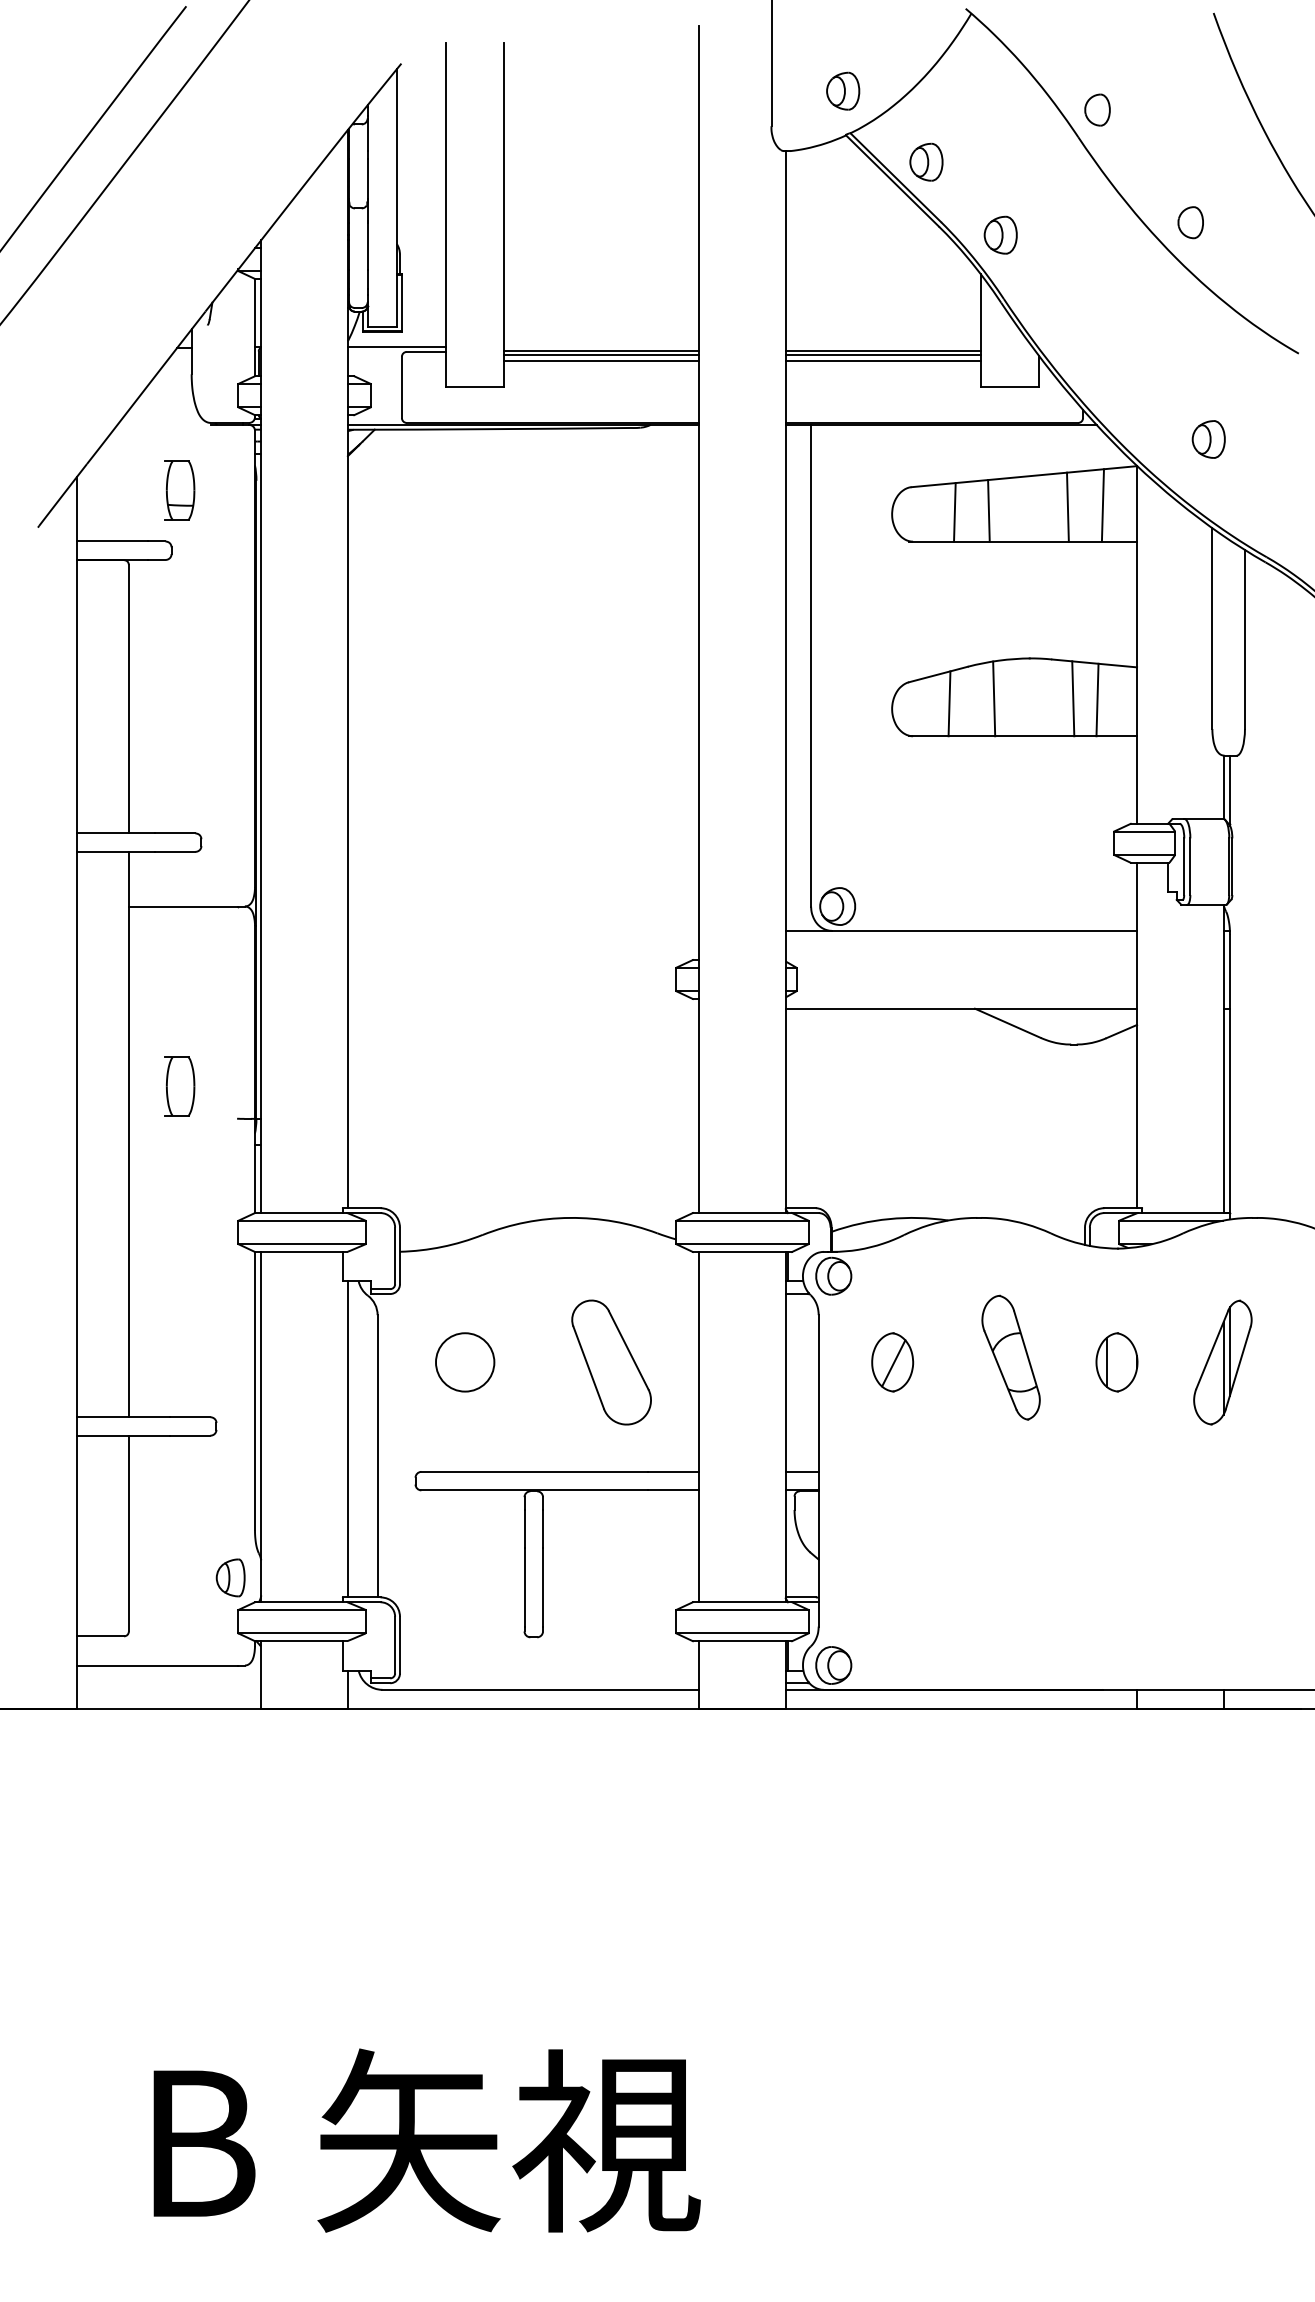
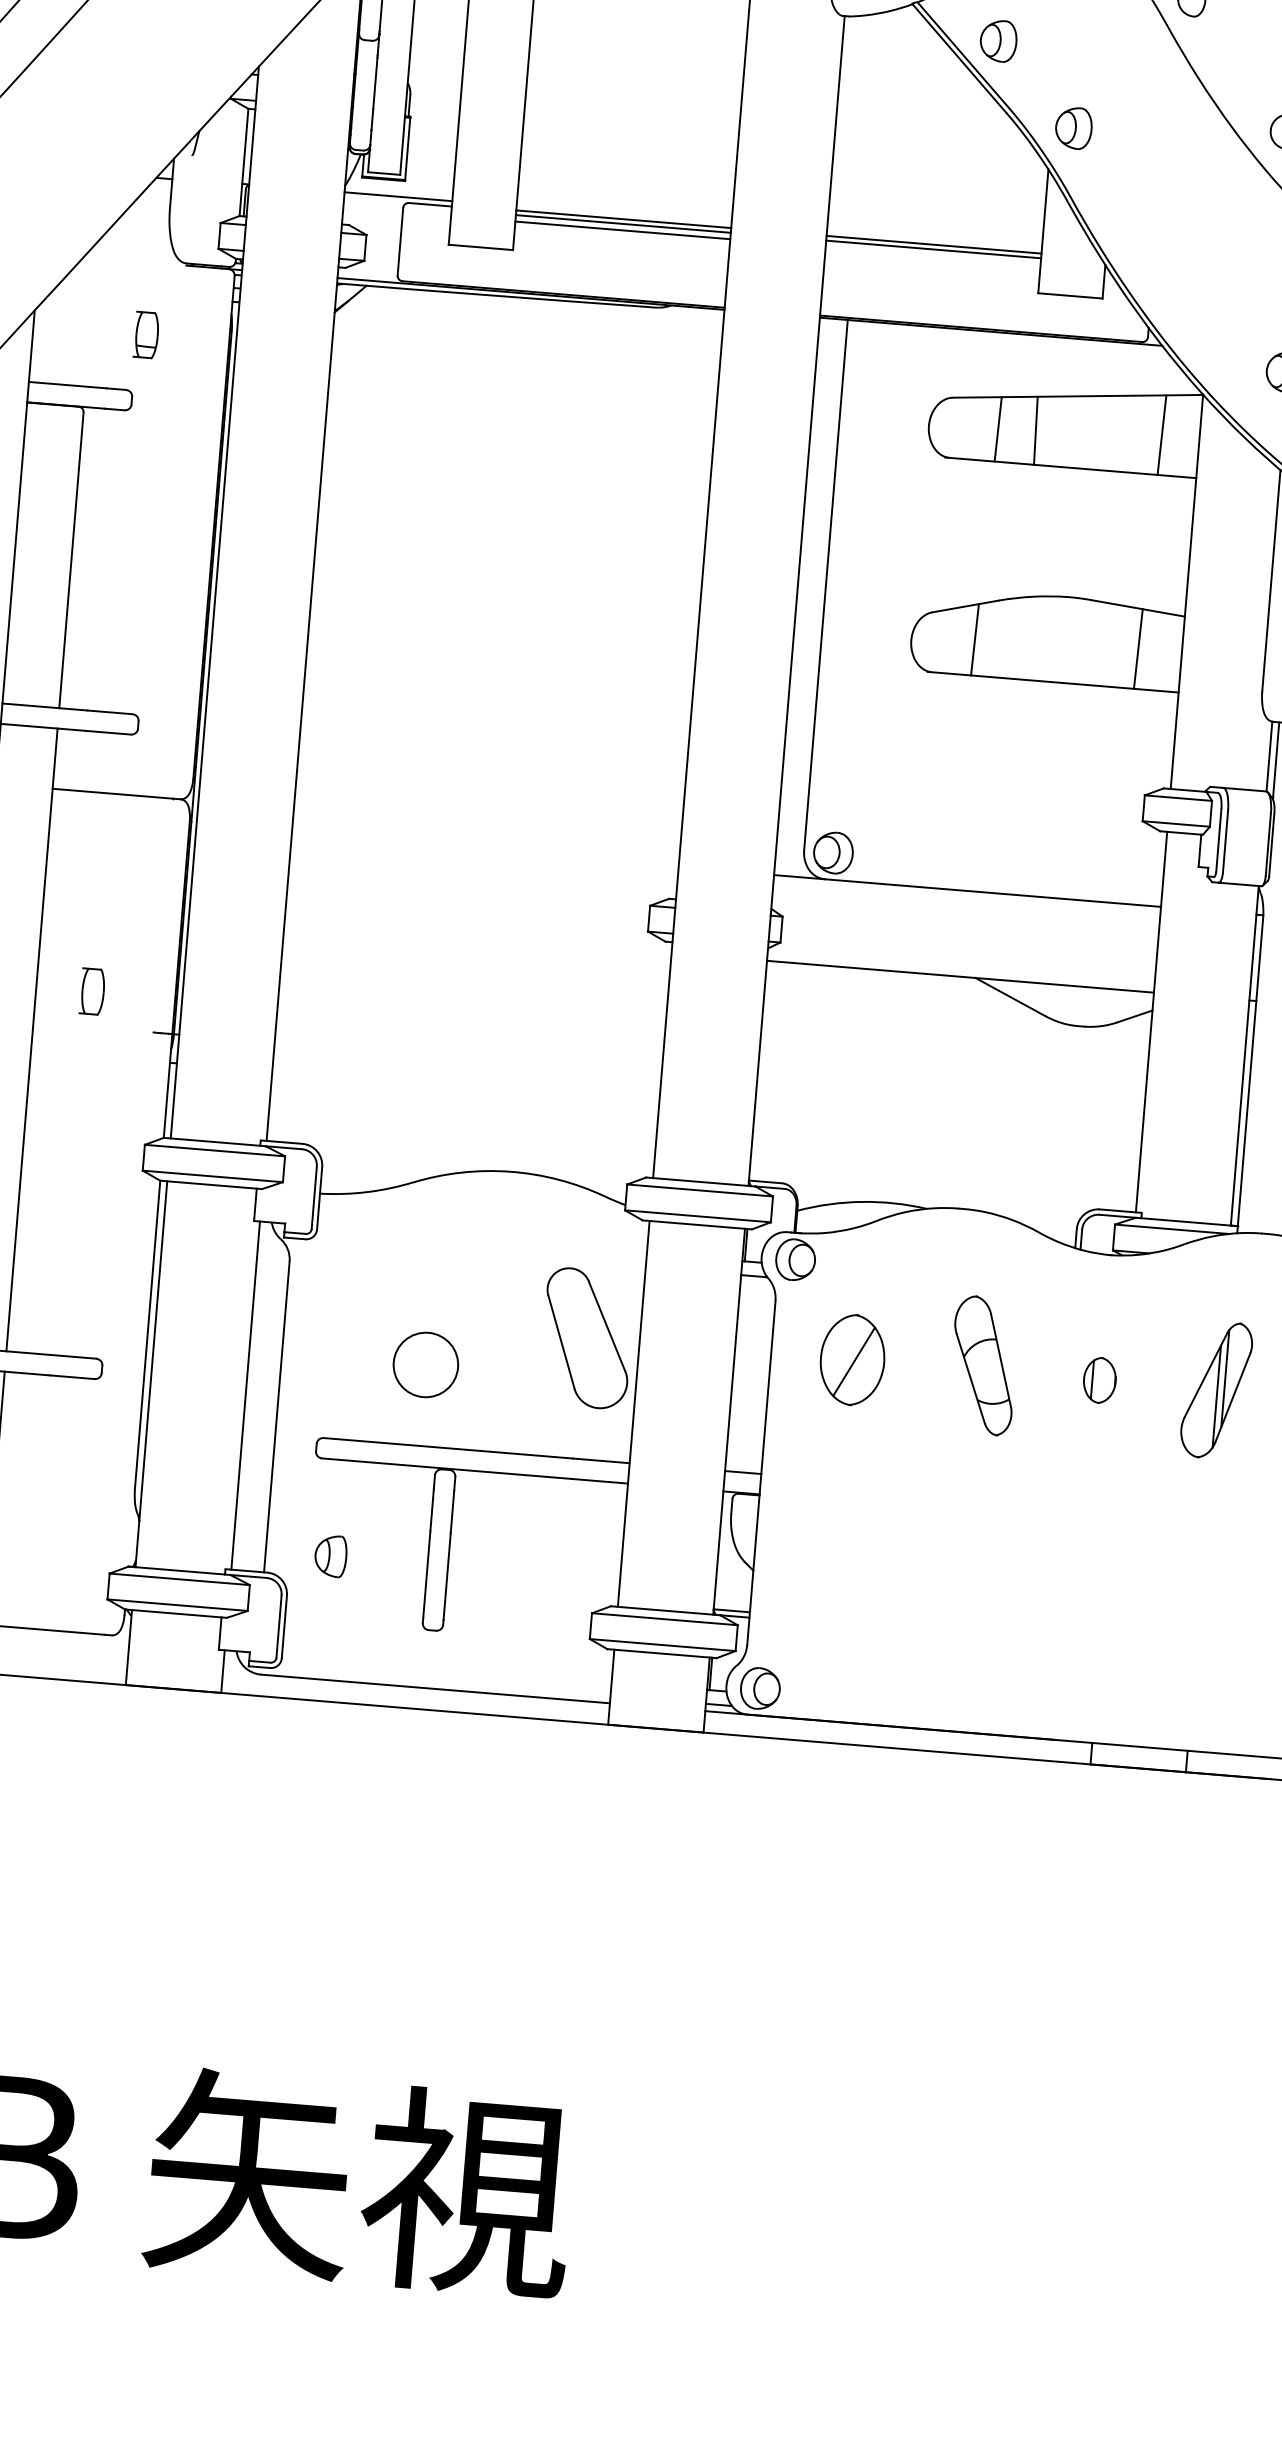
line: (882, 360) -> (932, 255), removed
part: (179, 490) -> (146, 335), size x0.7
line: (1067, 506) -> (1122, 433), removed
line: (994, 698) -> (1025, 638), removed
line: (1073, 698) -> (1112, 645), removed
part: (179, 1086) -> (92, 991), size x0.7
circle: (465, 1362) -> (426, 1365), moved
part: (611, 1362) -> (587, 1338), moved
part: (892, 1362) -> (852, 1360), size x1.4
part: (1116, 1362) -> (1099, 1380), size x0.7
part: (230, 1577) -> (330, 1555), moved

